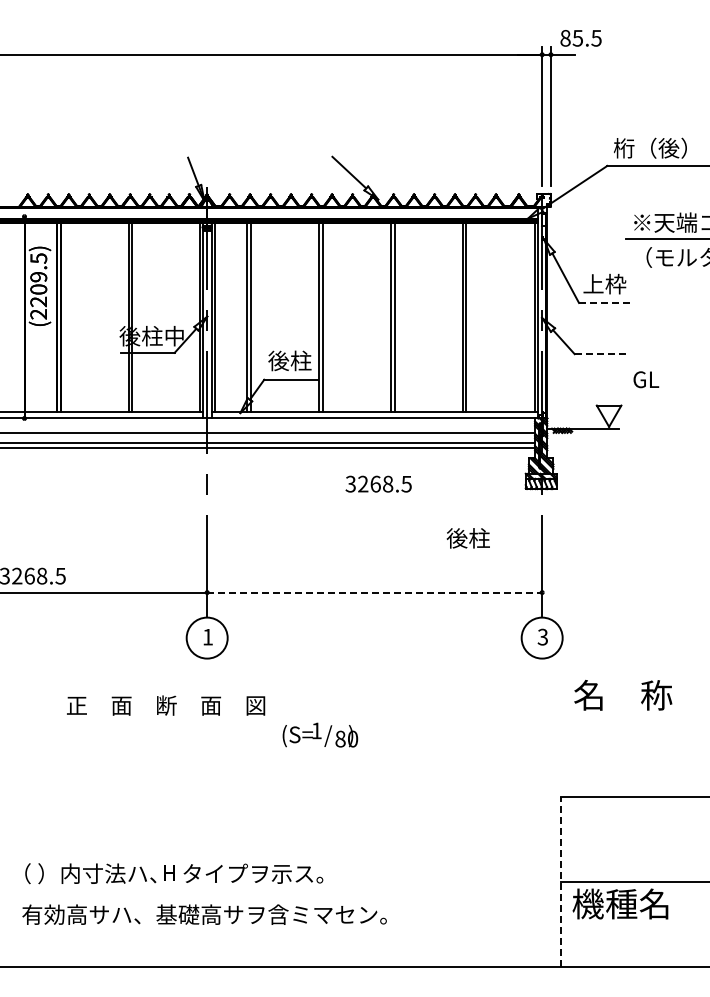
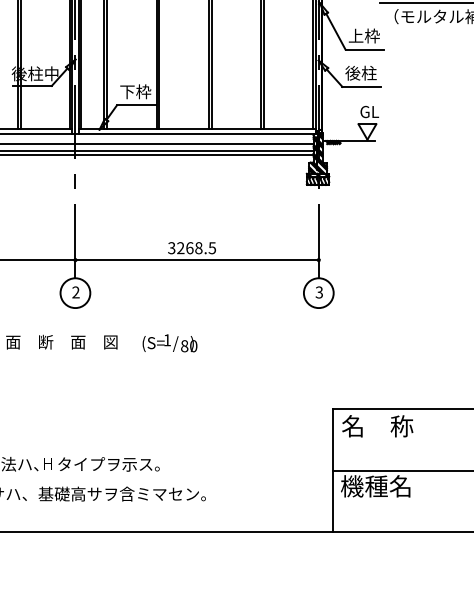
line: (605, 302) -> (364, 49), dashed -> solid
line: (601, 354) -> (361, 87), dashed -> solid
text: (289, 360) -> (135, 91), 後柱 -> 下枠
text: (646, 379) -> (369, 111), moved
text: (378, 483) -> (191, 247), moved
text: (467, 538) -> (360, 73), moved
line: (375, 592) -> (197, 260), dashed -> solid
text: (207, 636) -> (75, 292), 1 -> 2
text: (623, 695) -> (377, 426), moved
text: (320, 734) -> (170, 342), moved
line: (561, 882) -> (332, 470), dashed -> solid

